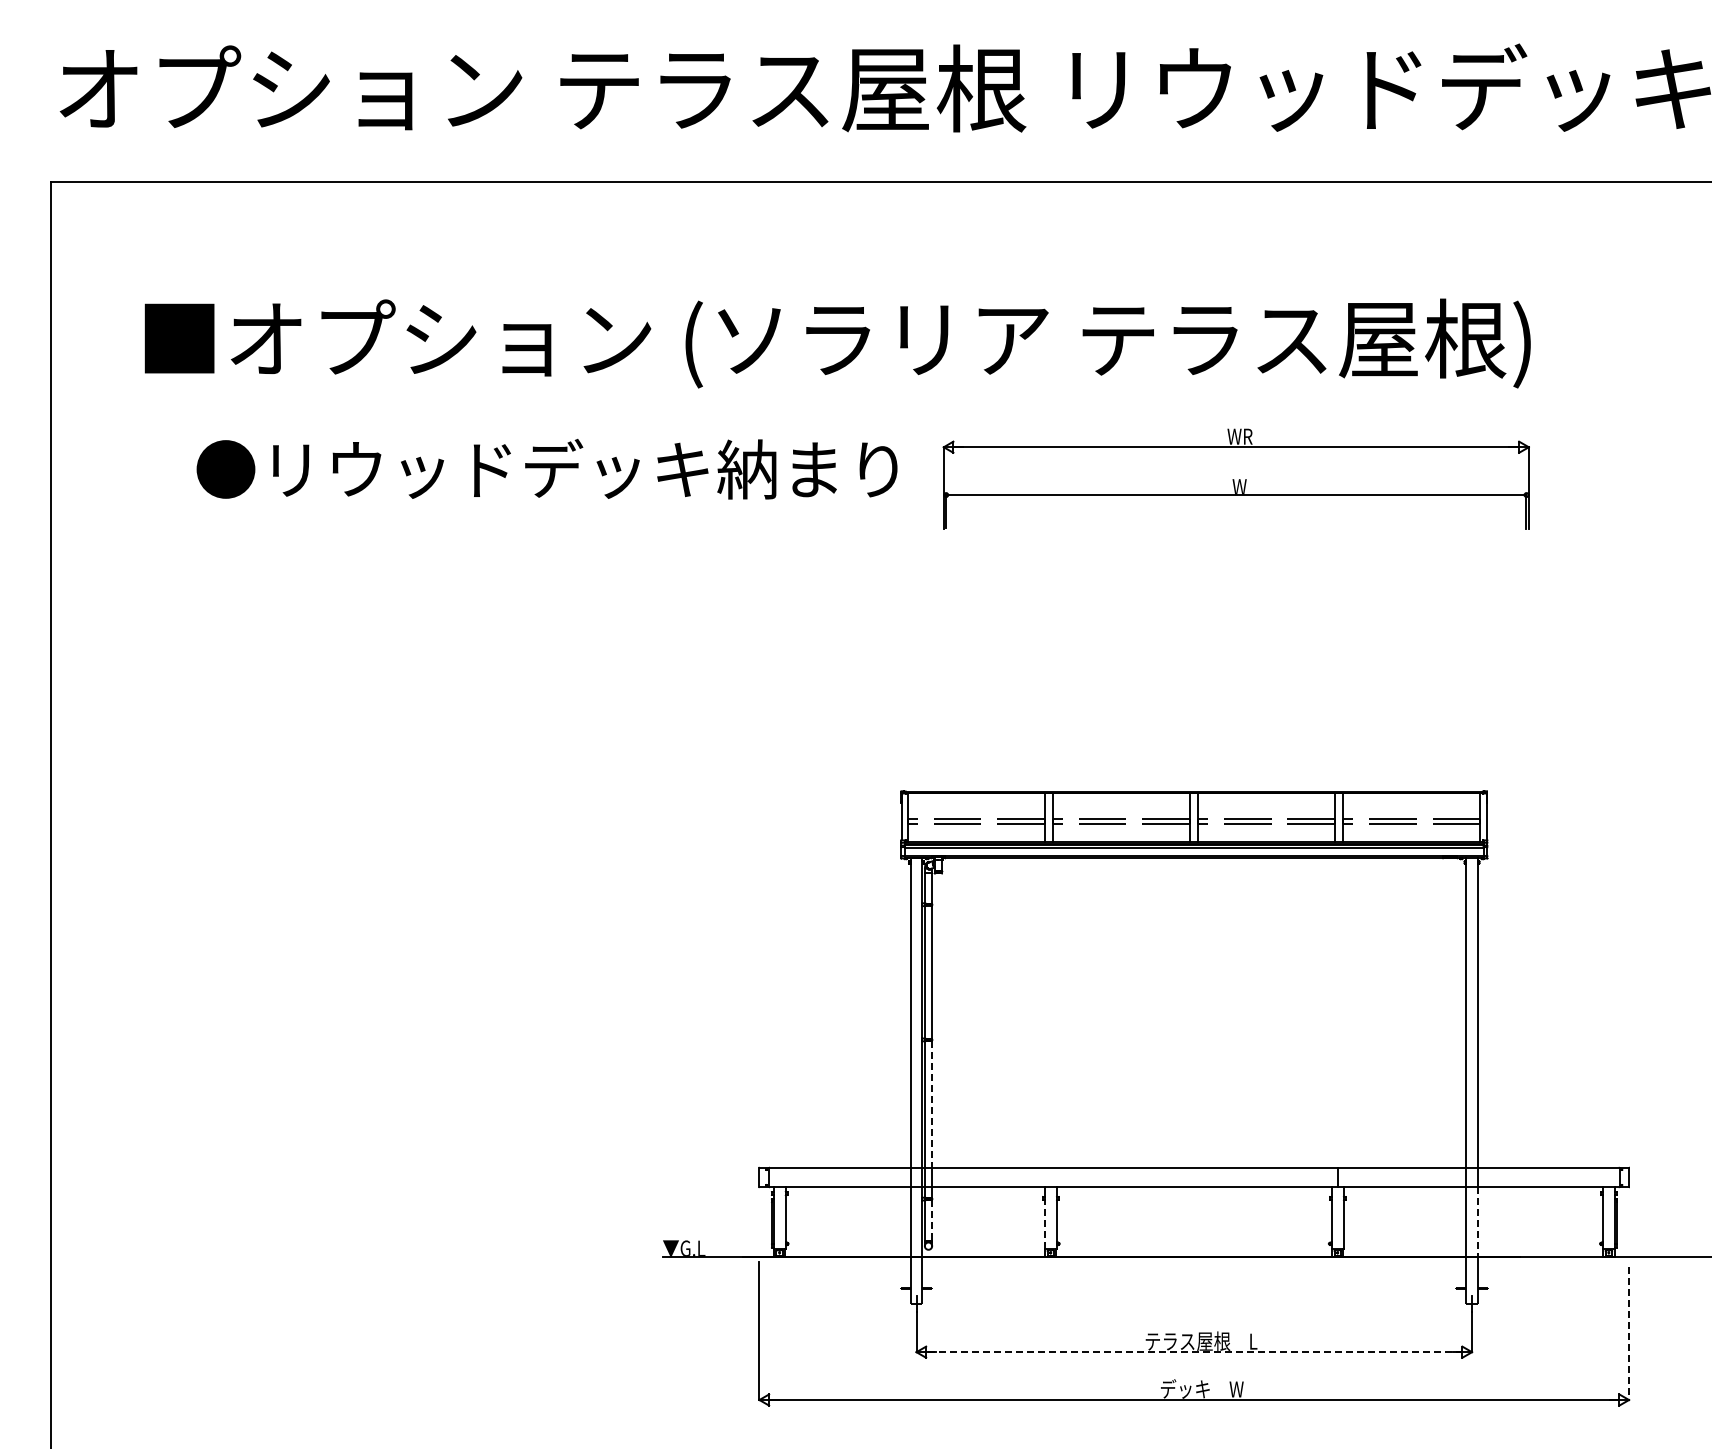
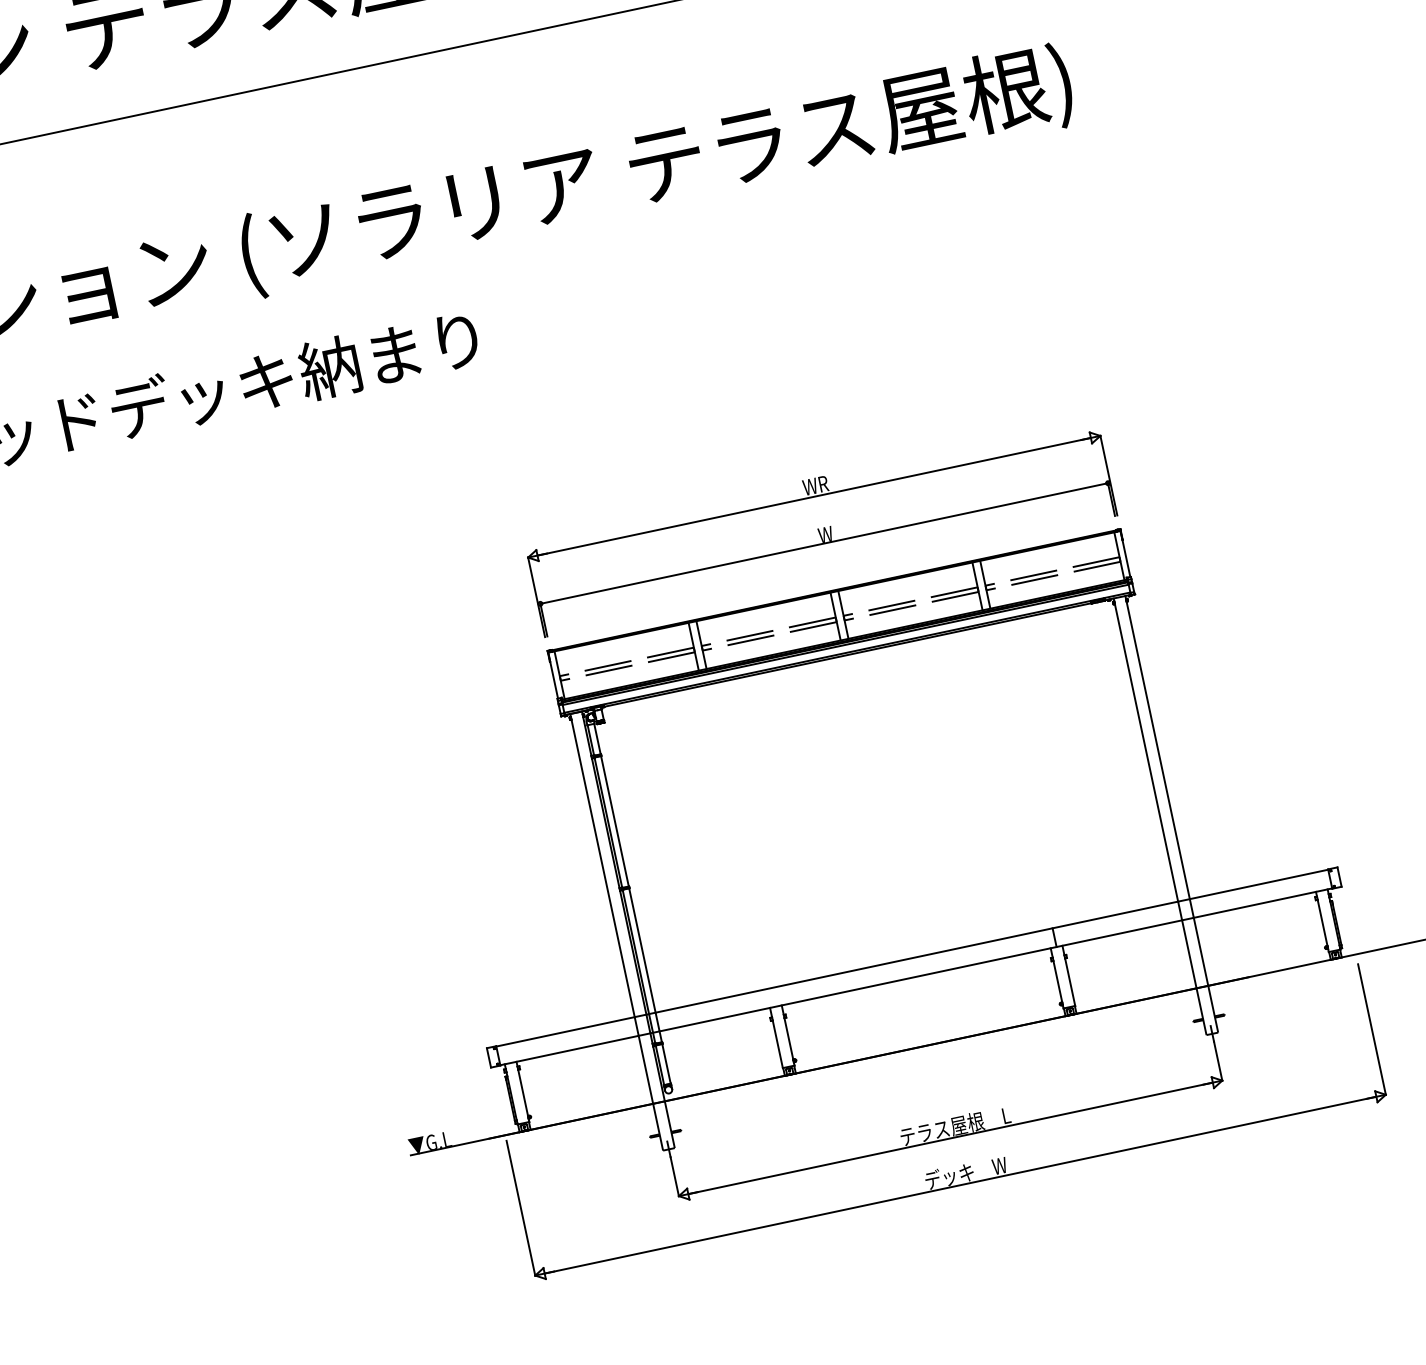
part: (1235, 478) -> (819, 527), moved
line: (931, 1104) -> (642, 950), dashed -> solid
line: (931, 1220) -> (666, 1064), dashed -> solid
line: (1478, 1221) -> (1201, 951), dashed -> solid
line: (1044, 1223) -> (777, 1043), dashed -> solid
line: (1629, 1333) -> (1372, 1029), dashed -> solid
line: (1194, 1352) -> (950, 1138), dashed -> solid

